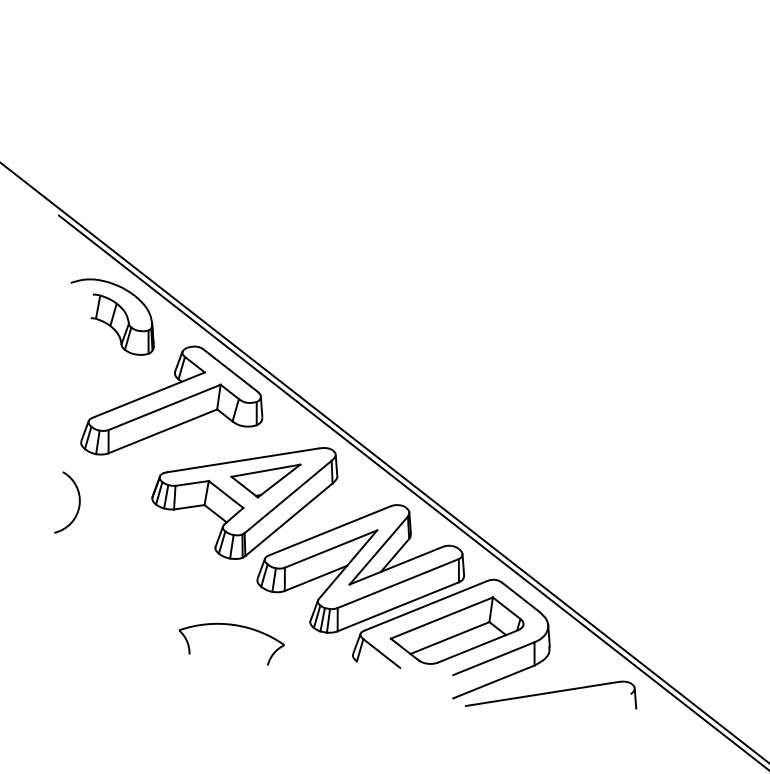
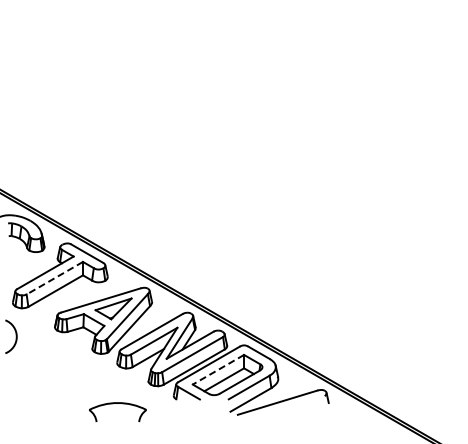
line: (163, 407) -> (54, 278), solid -> dashed
line: (442, 617) -> (218, 369), solid -> dashed
part: (225, 626) -> (113, 404), moved

